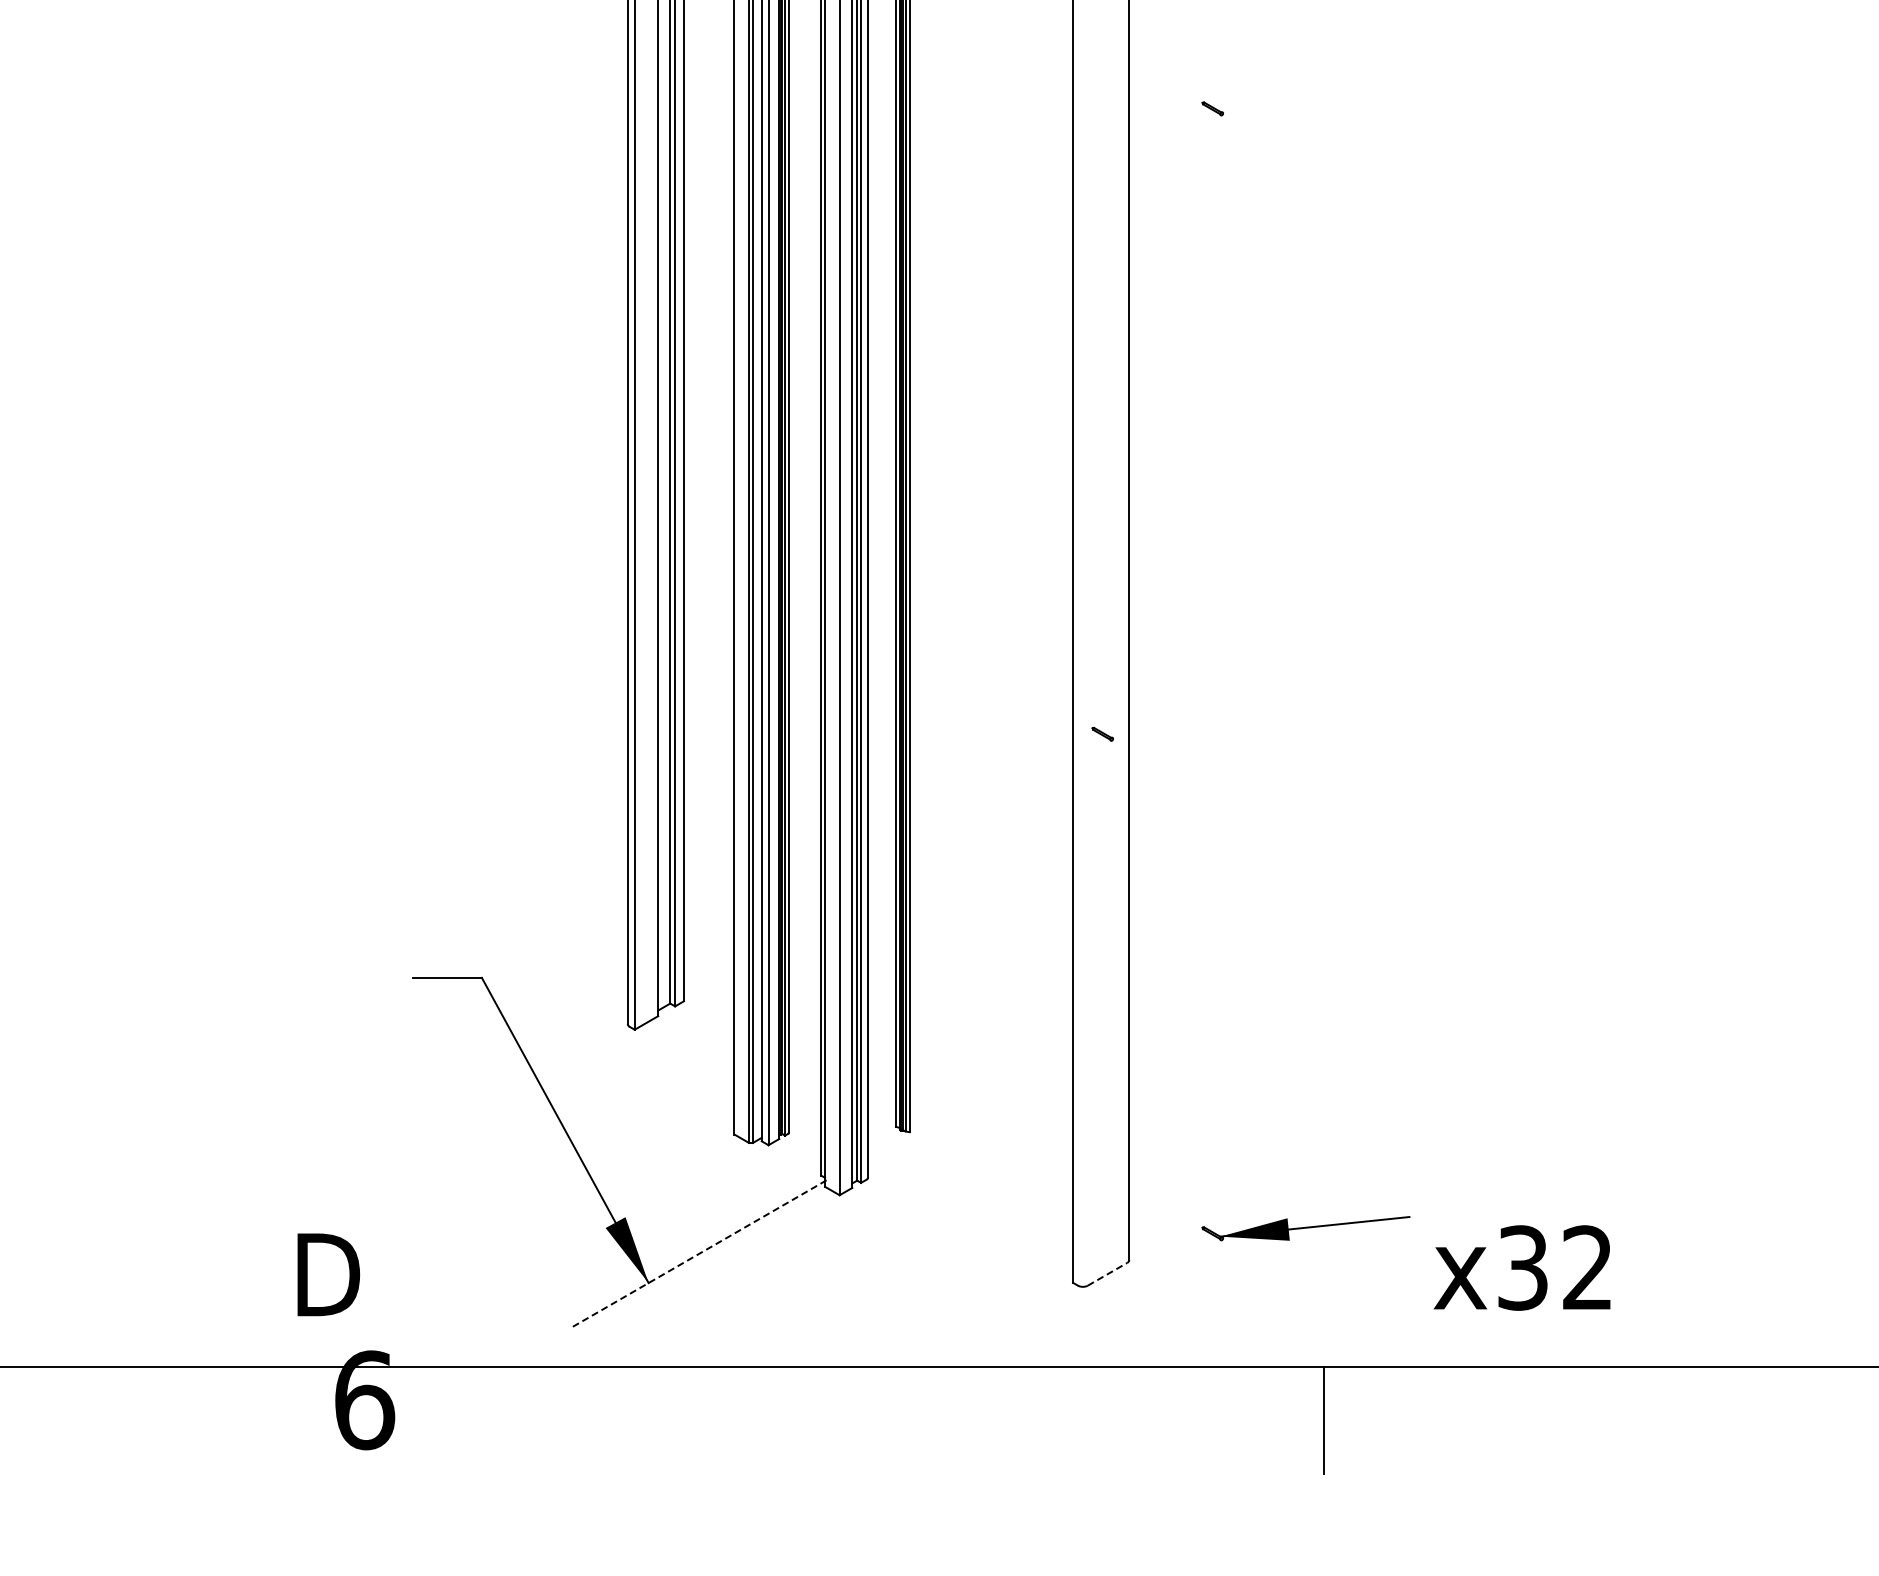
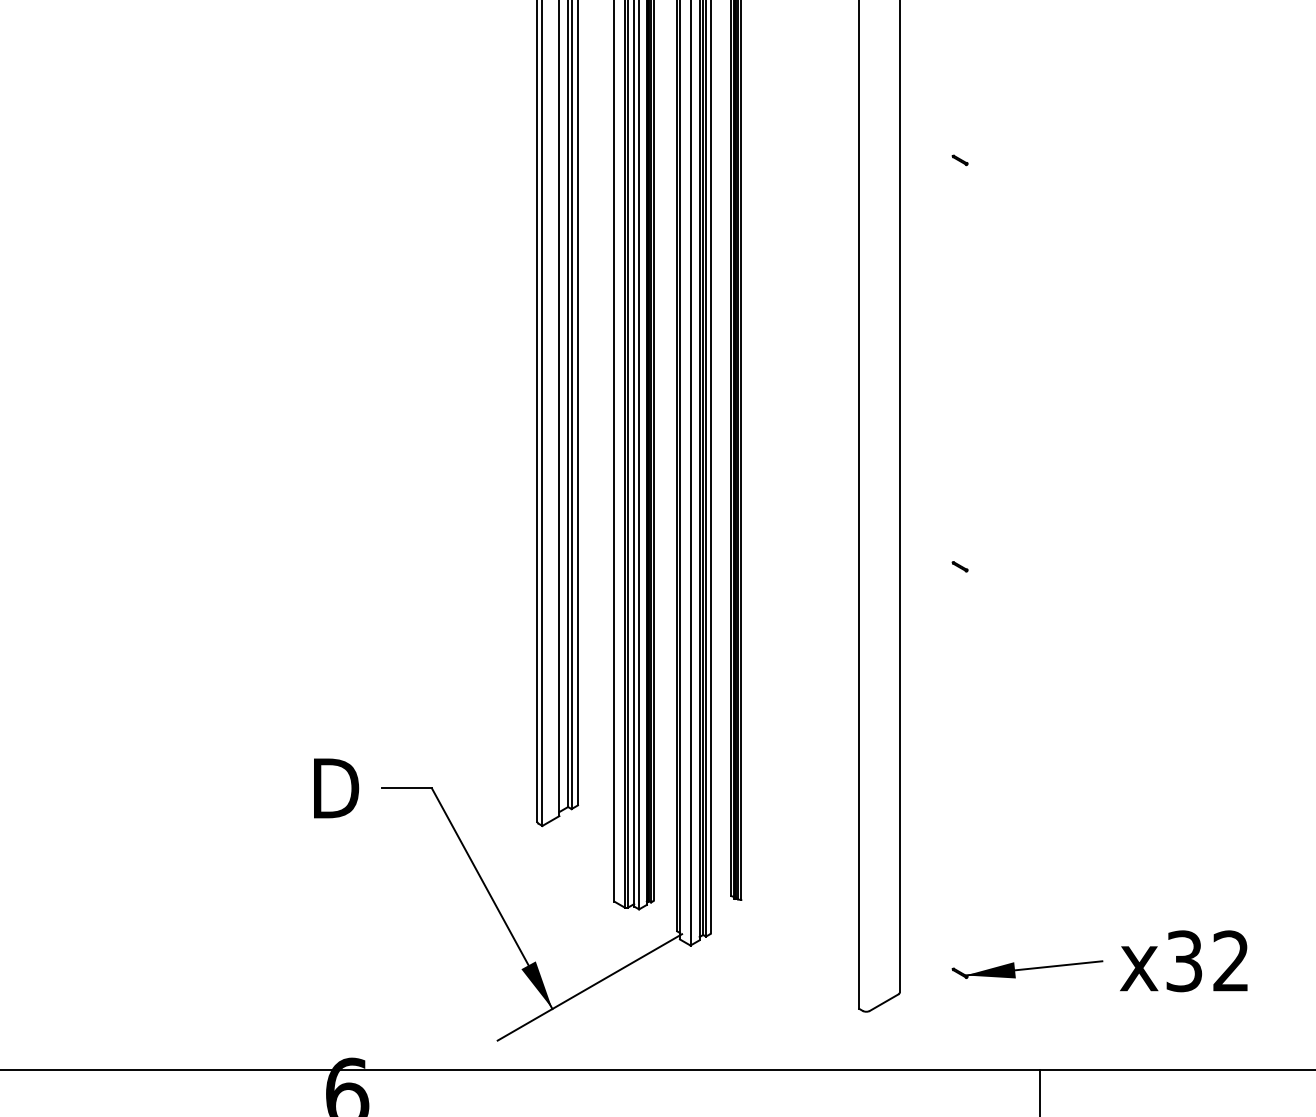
part: (1102, 733) -> (959, 566), moved
line: (700, 1252) -> (589, 986), dashed -> solid
text: (1521, 1267) -> (1183, 960), moved
text: (328, 1274) -> (336, 788), moved
line: (1107, 1274) -> (884, 1002), dashed -> solid

